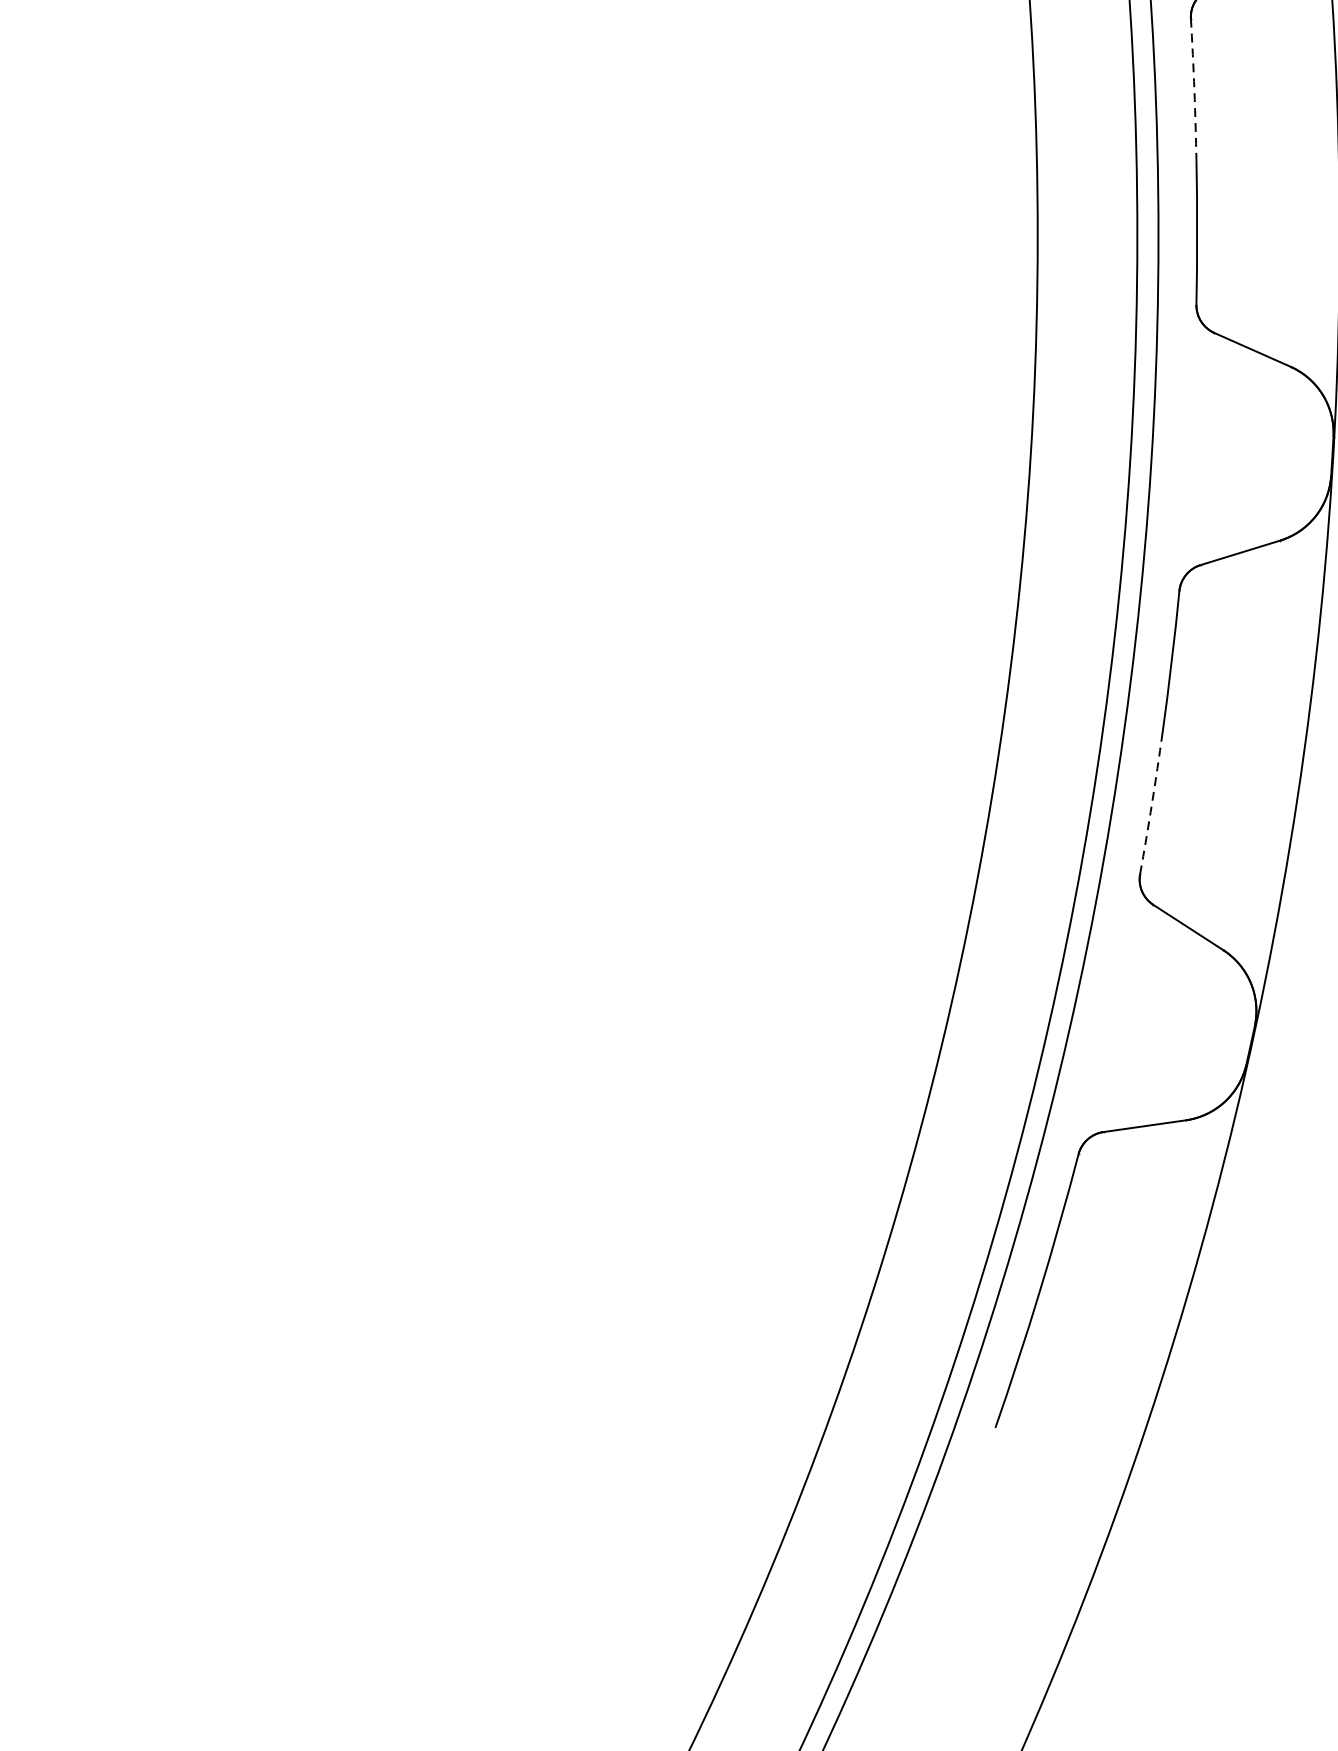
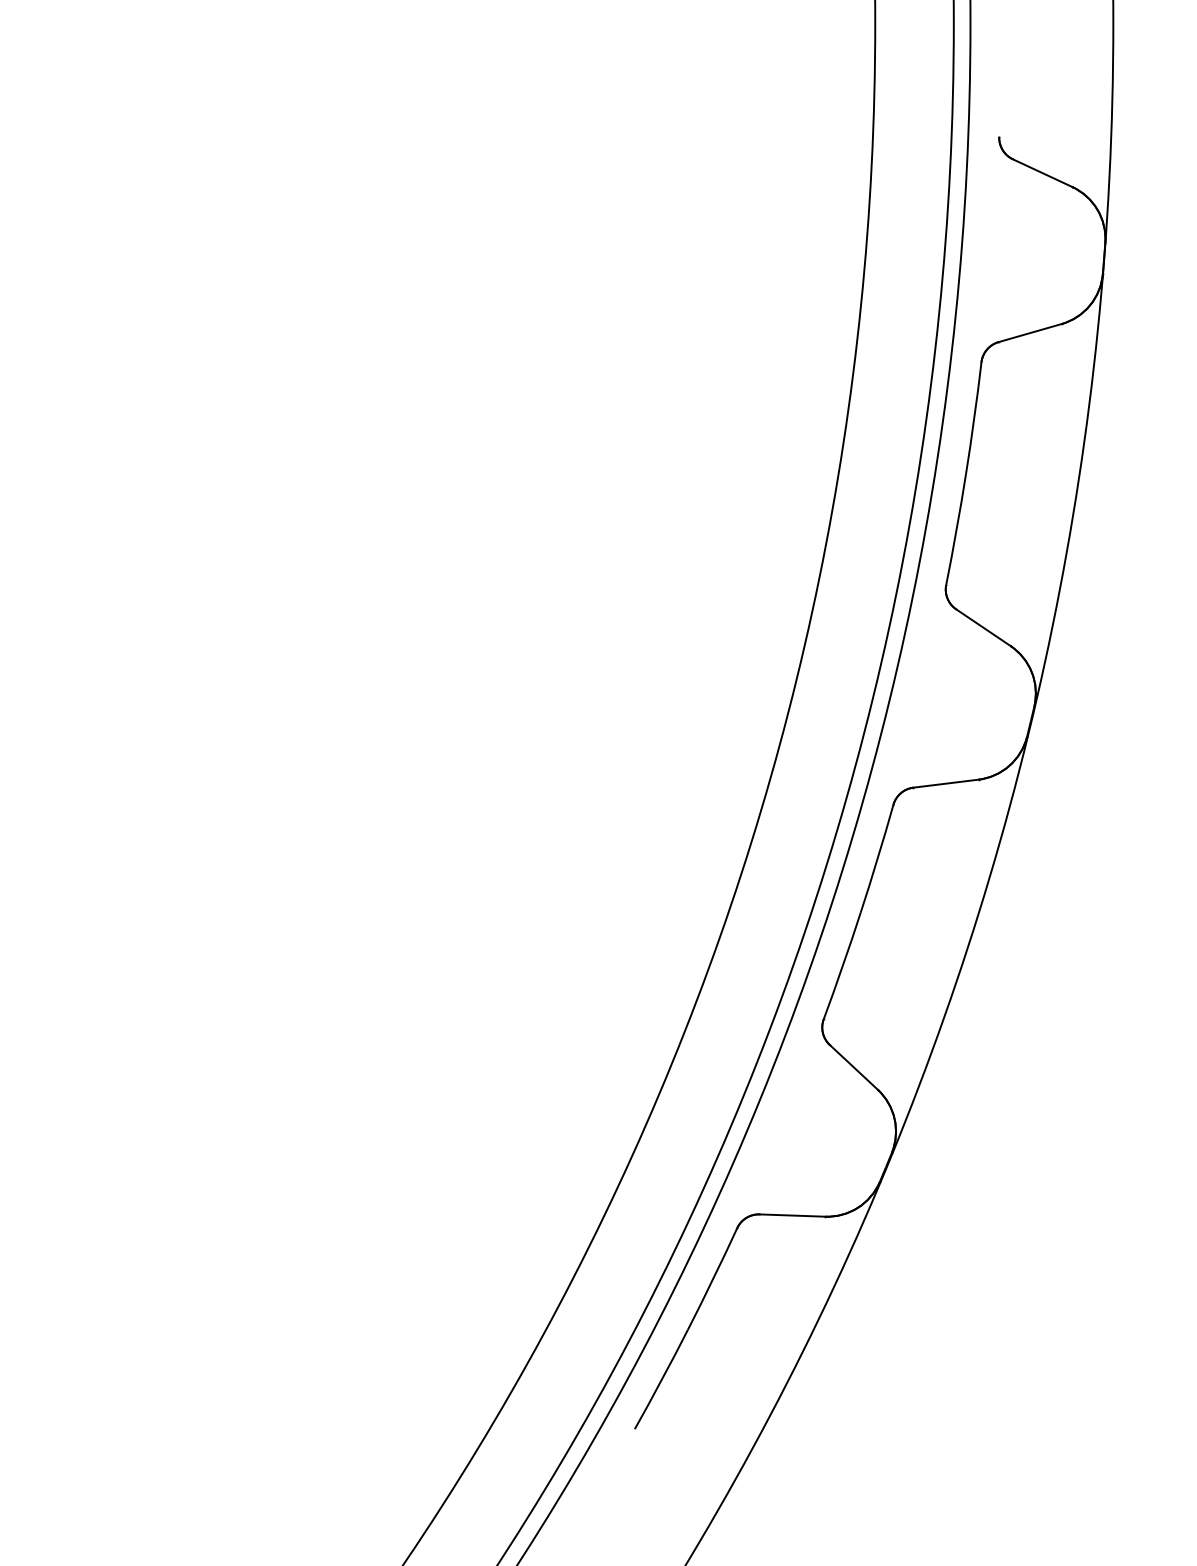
arc: (1194, 90) -> (974, 418), dashed -> solid
arc: (1151, 804) -> (842, 966), dashed -> solid

